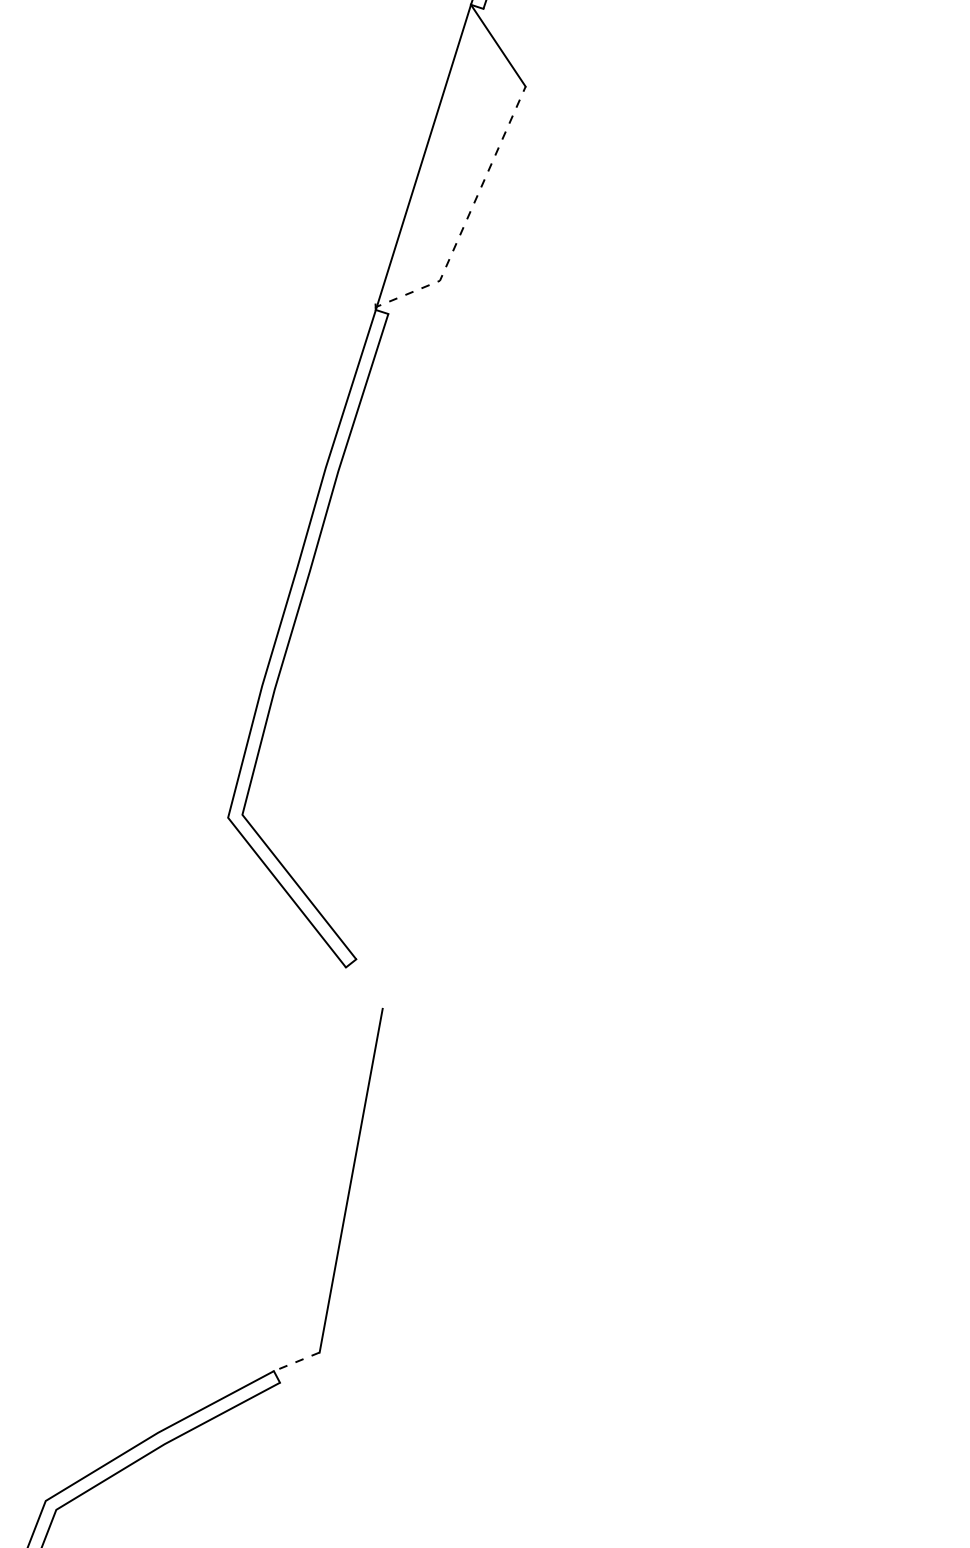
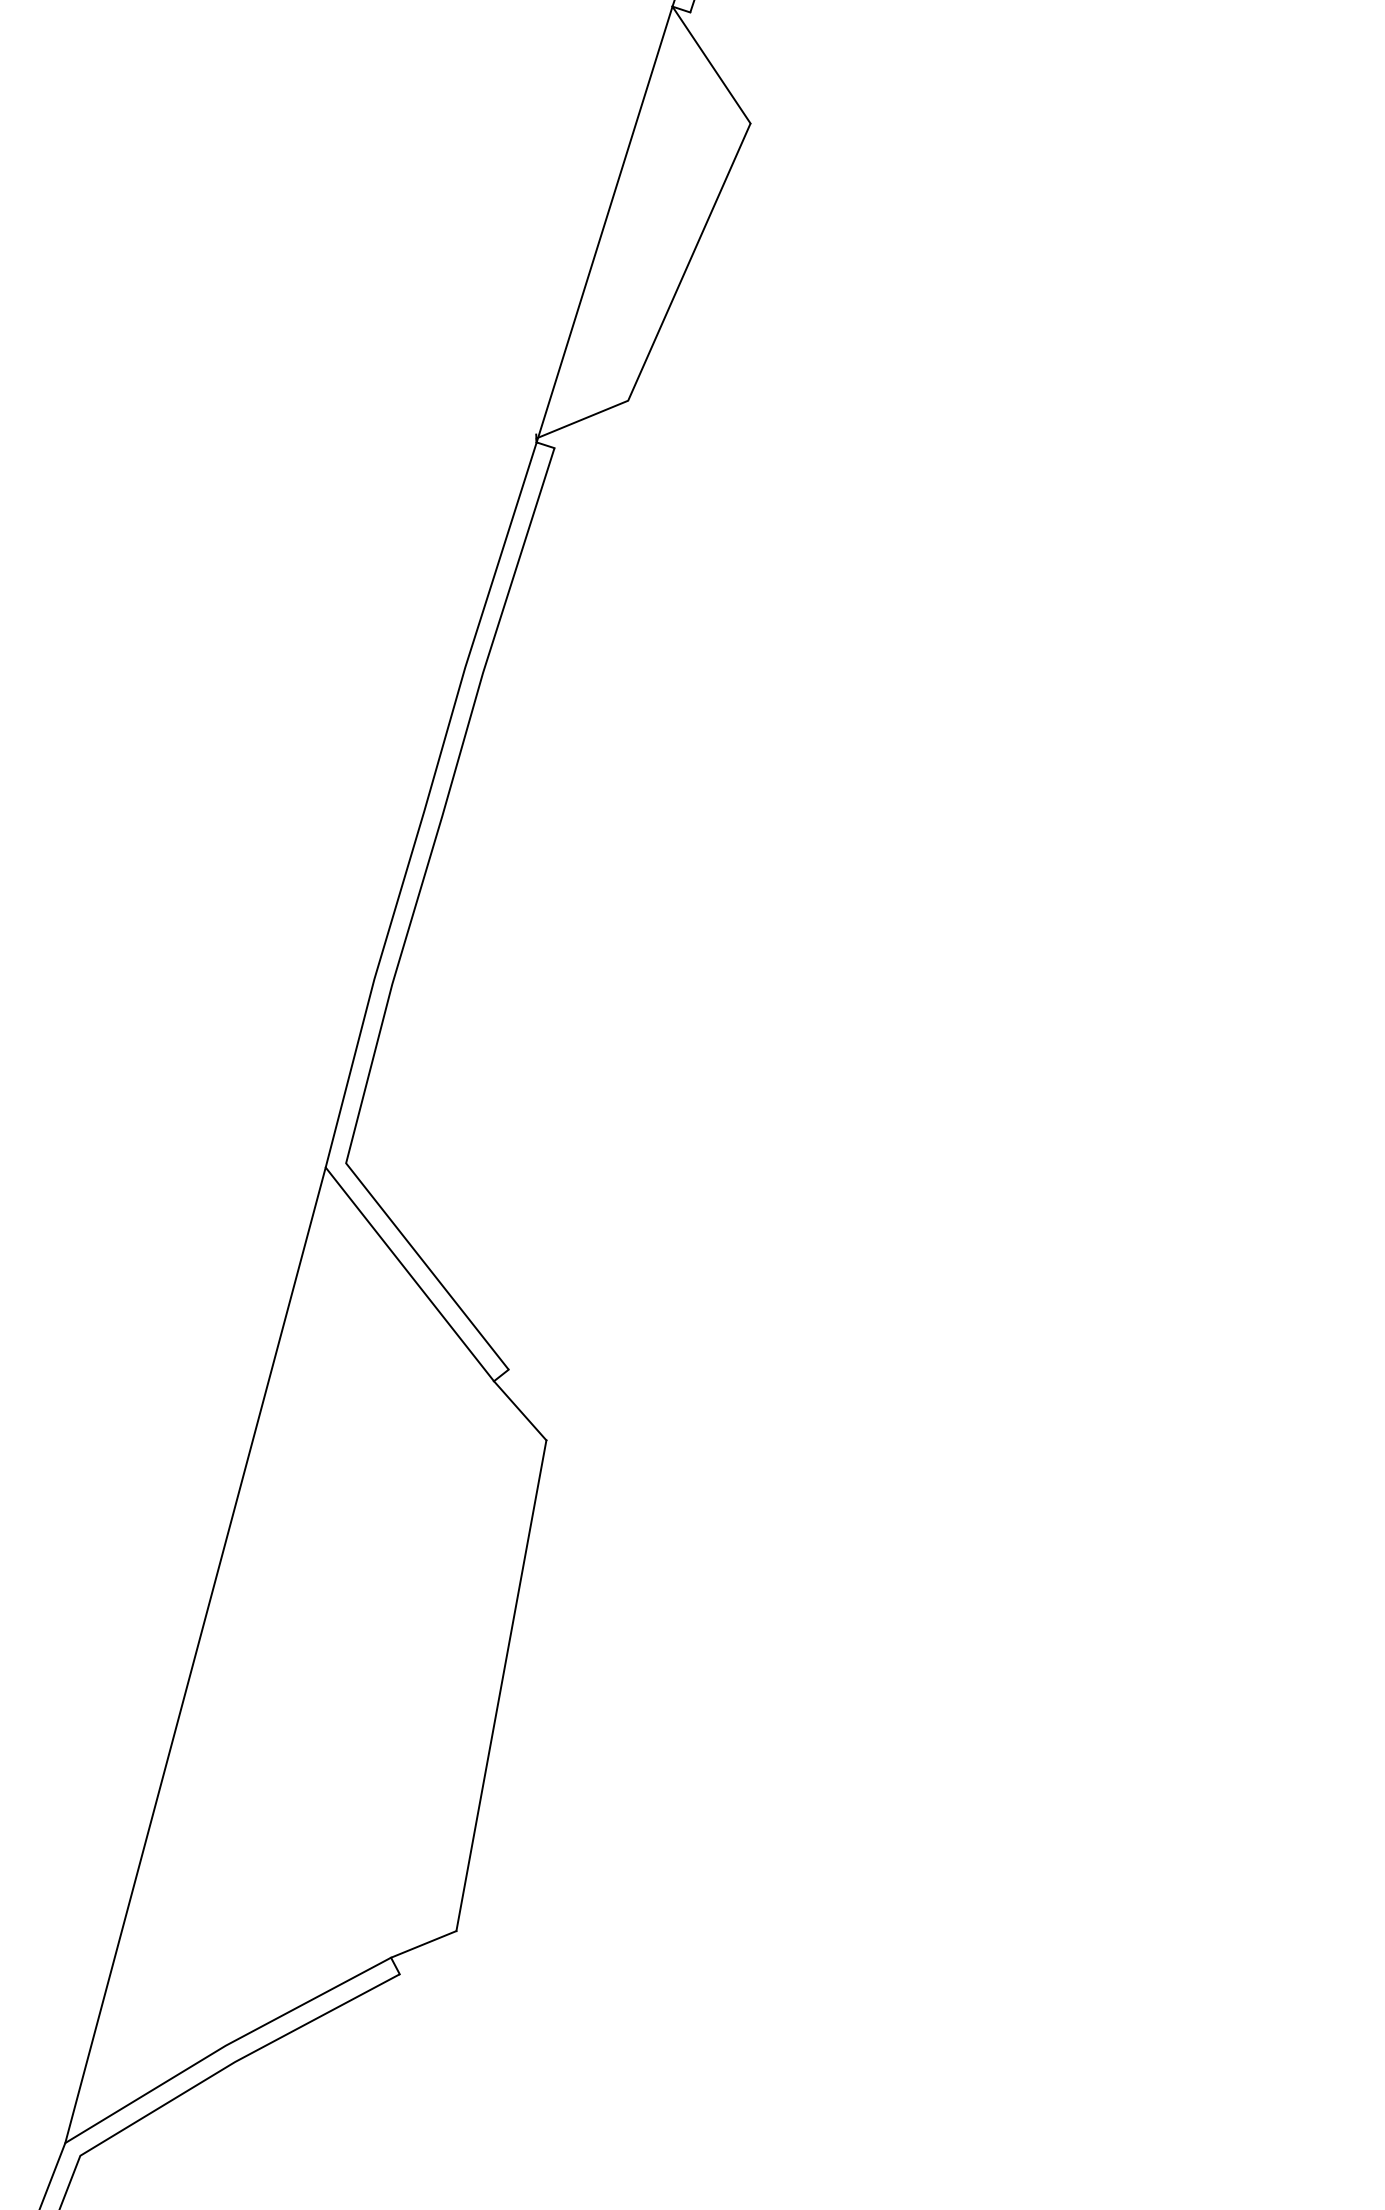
line: (468, 217) -> (668, 310), dashed -> solid
line: (364, 987) -> (520, 1410), added
line: (136, 1159) -> (195, 1655), added
line: (296, 1361) -> (423, 1944), dashed -> solid

